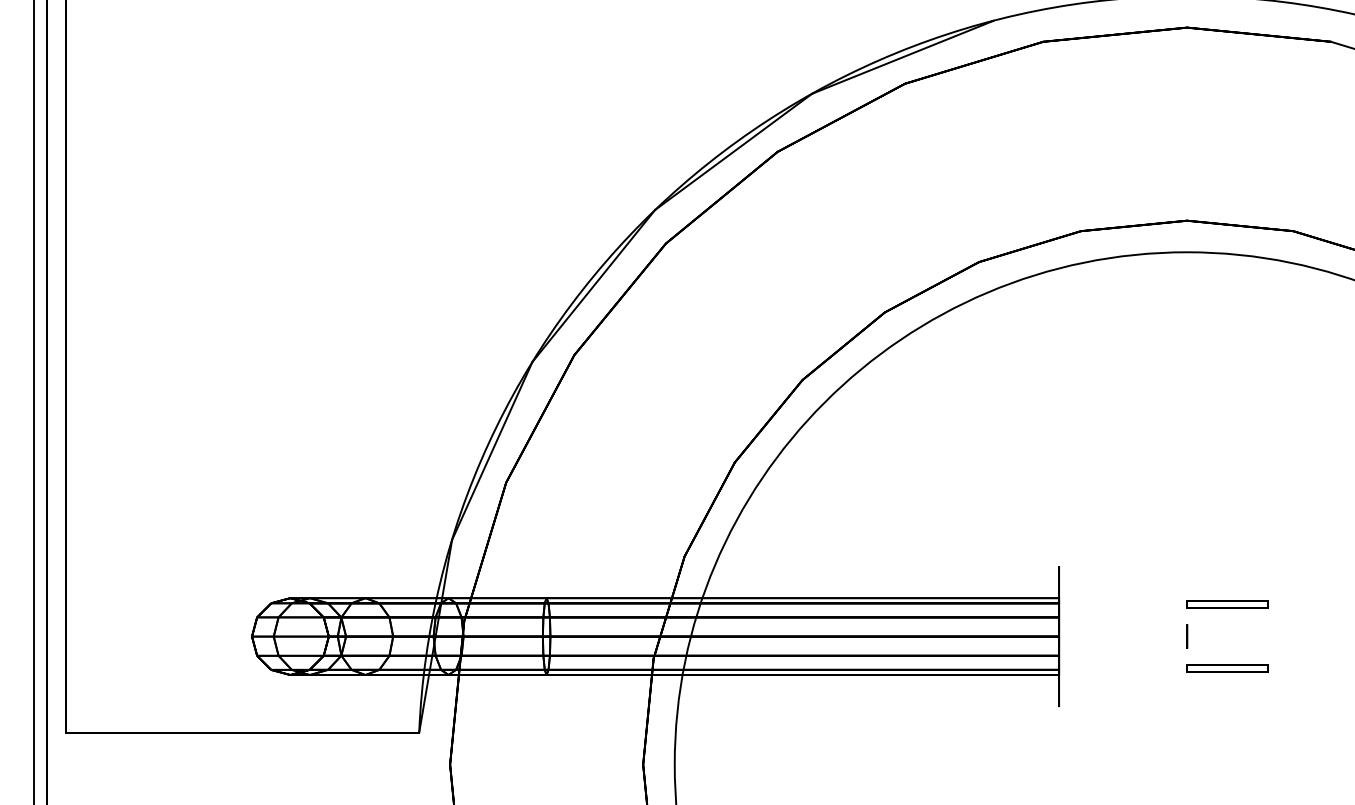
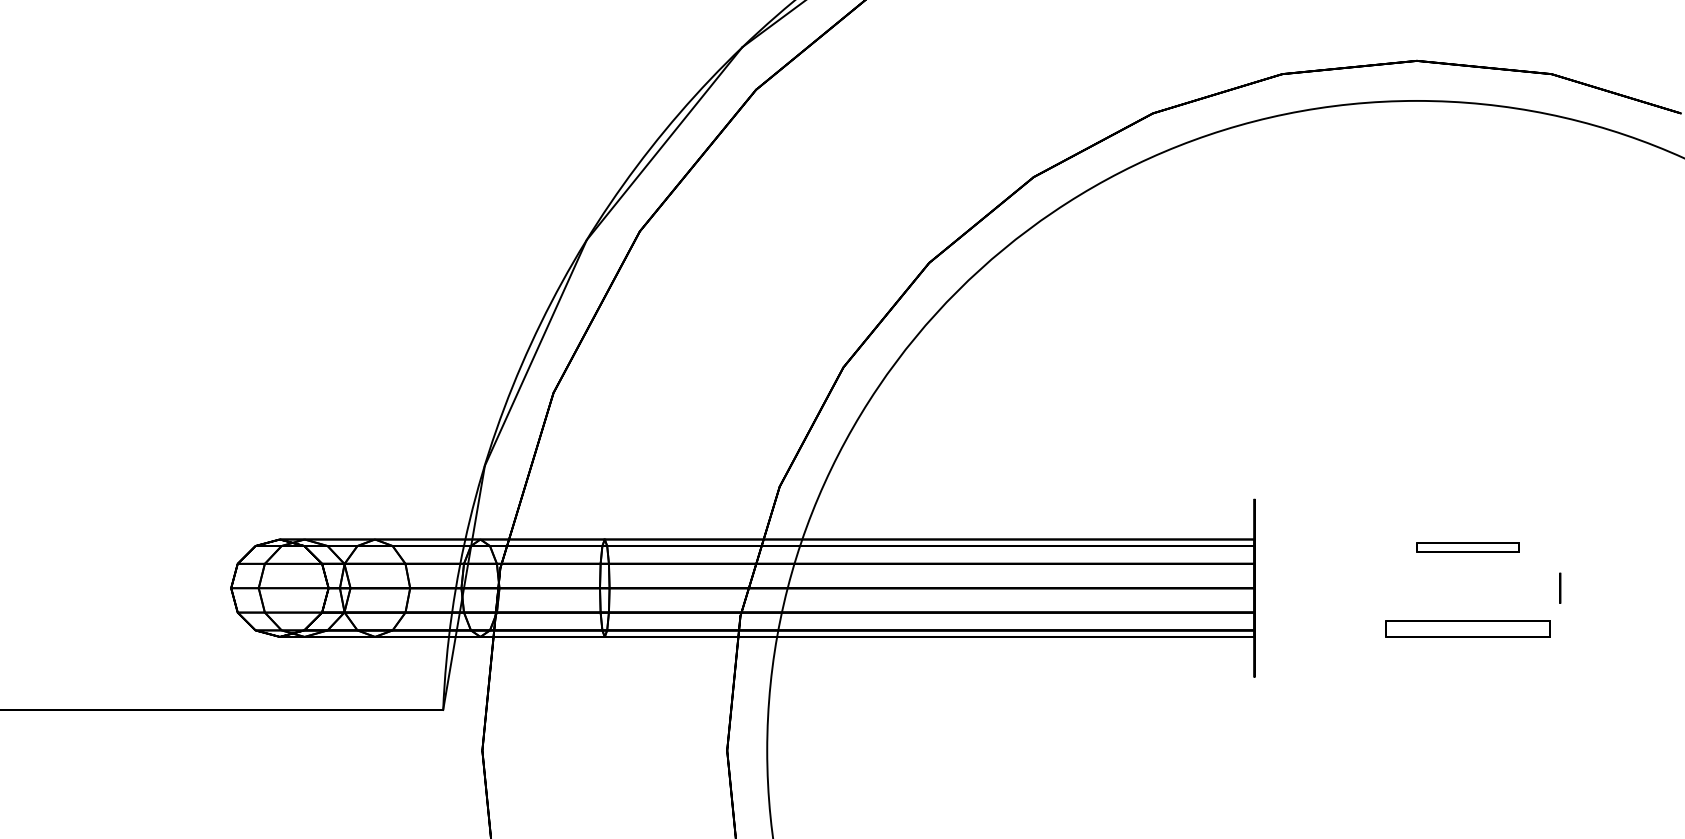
circle: (1187, 636) -> (1560, 588), moved
part: (1227, 668) -> (1468, 628), size x1.6

